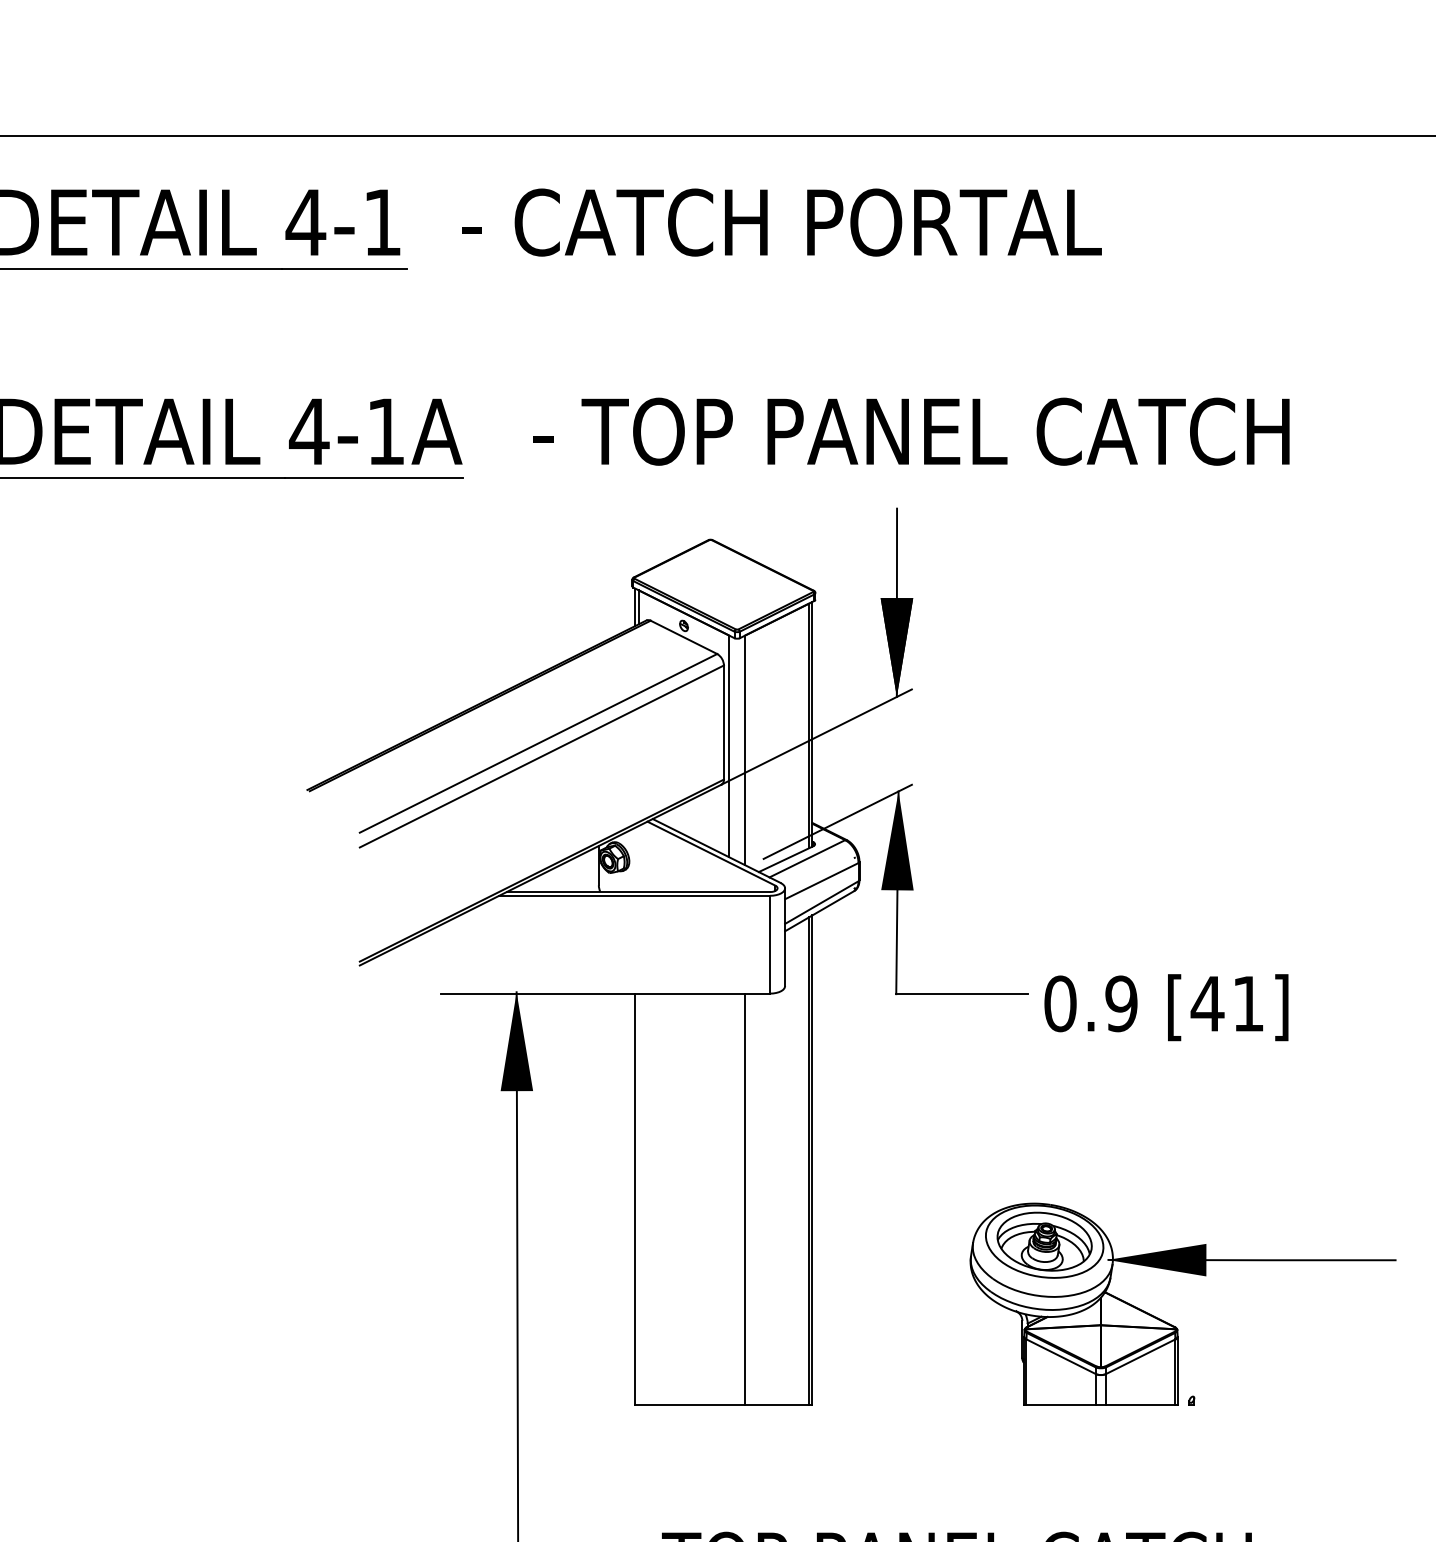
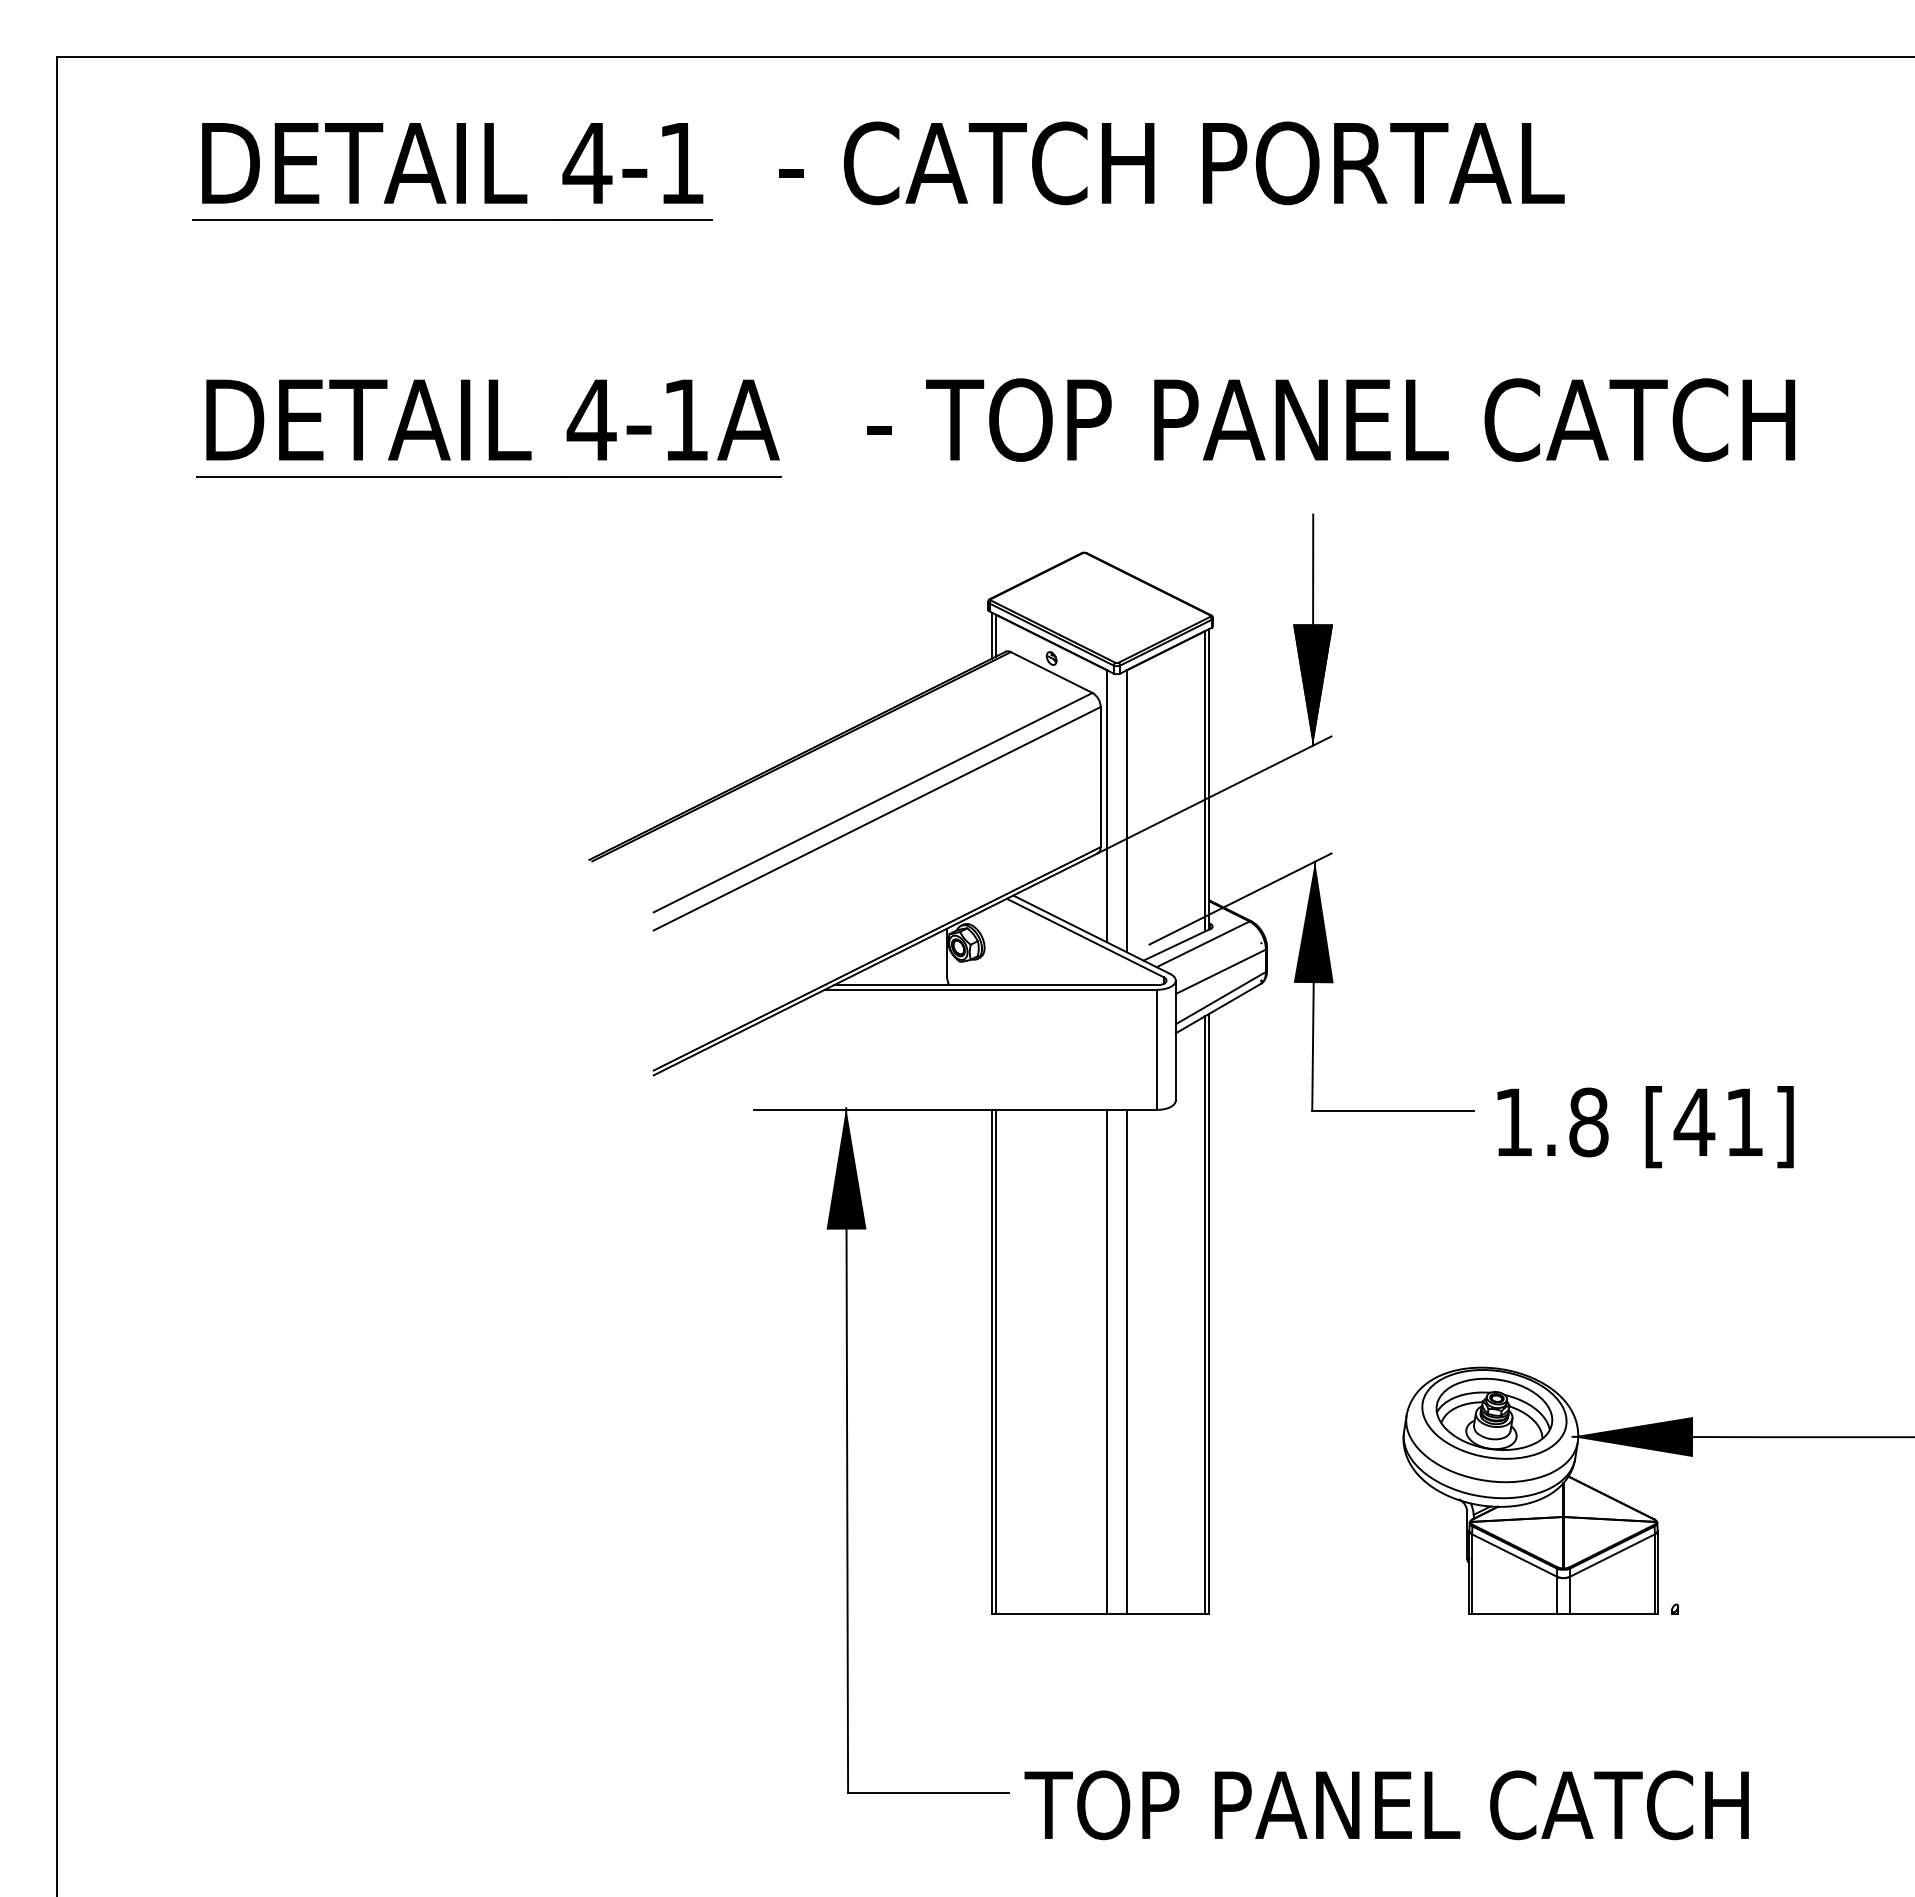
text: (1091, 1003) -> (1551, 1122), 0.9 -> 1.8
line: (639, 1198) -> (996, 1361), added
line: (729, 1198) -> (1107, 1361), added

